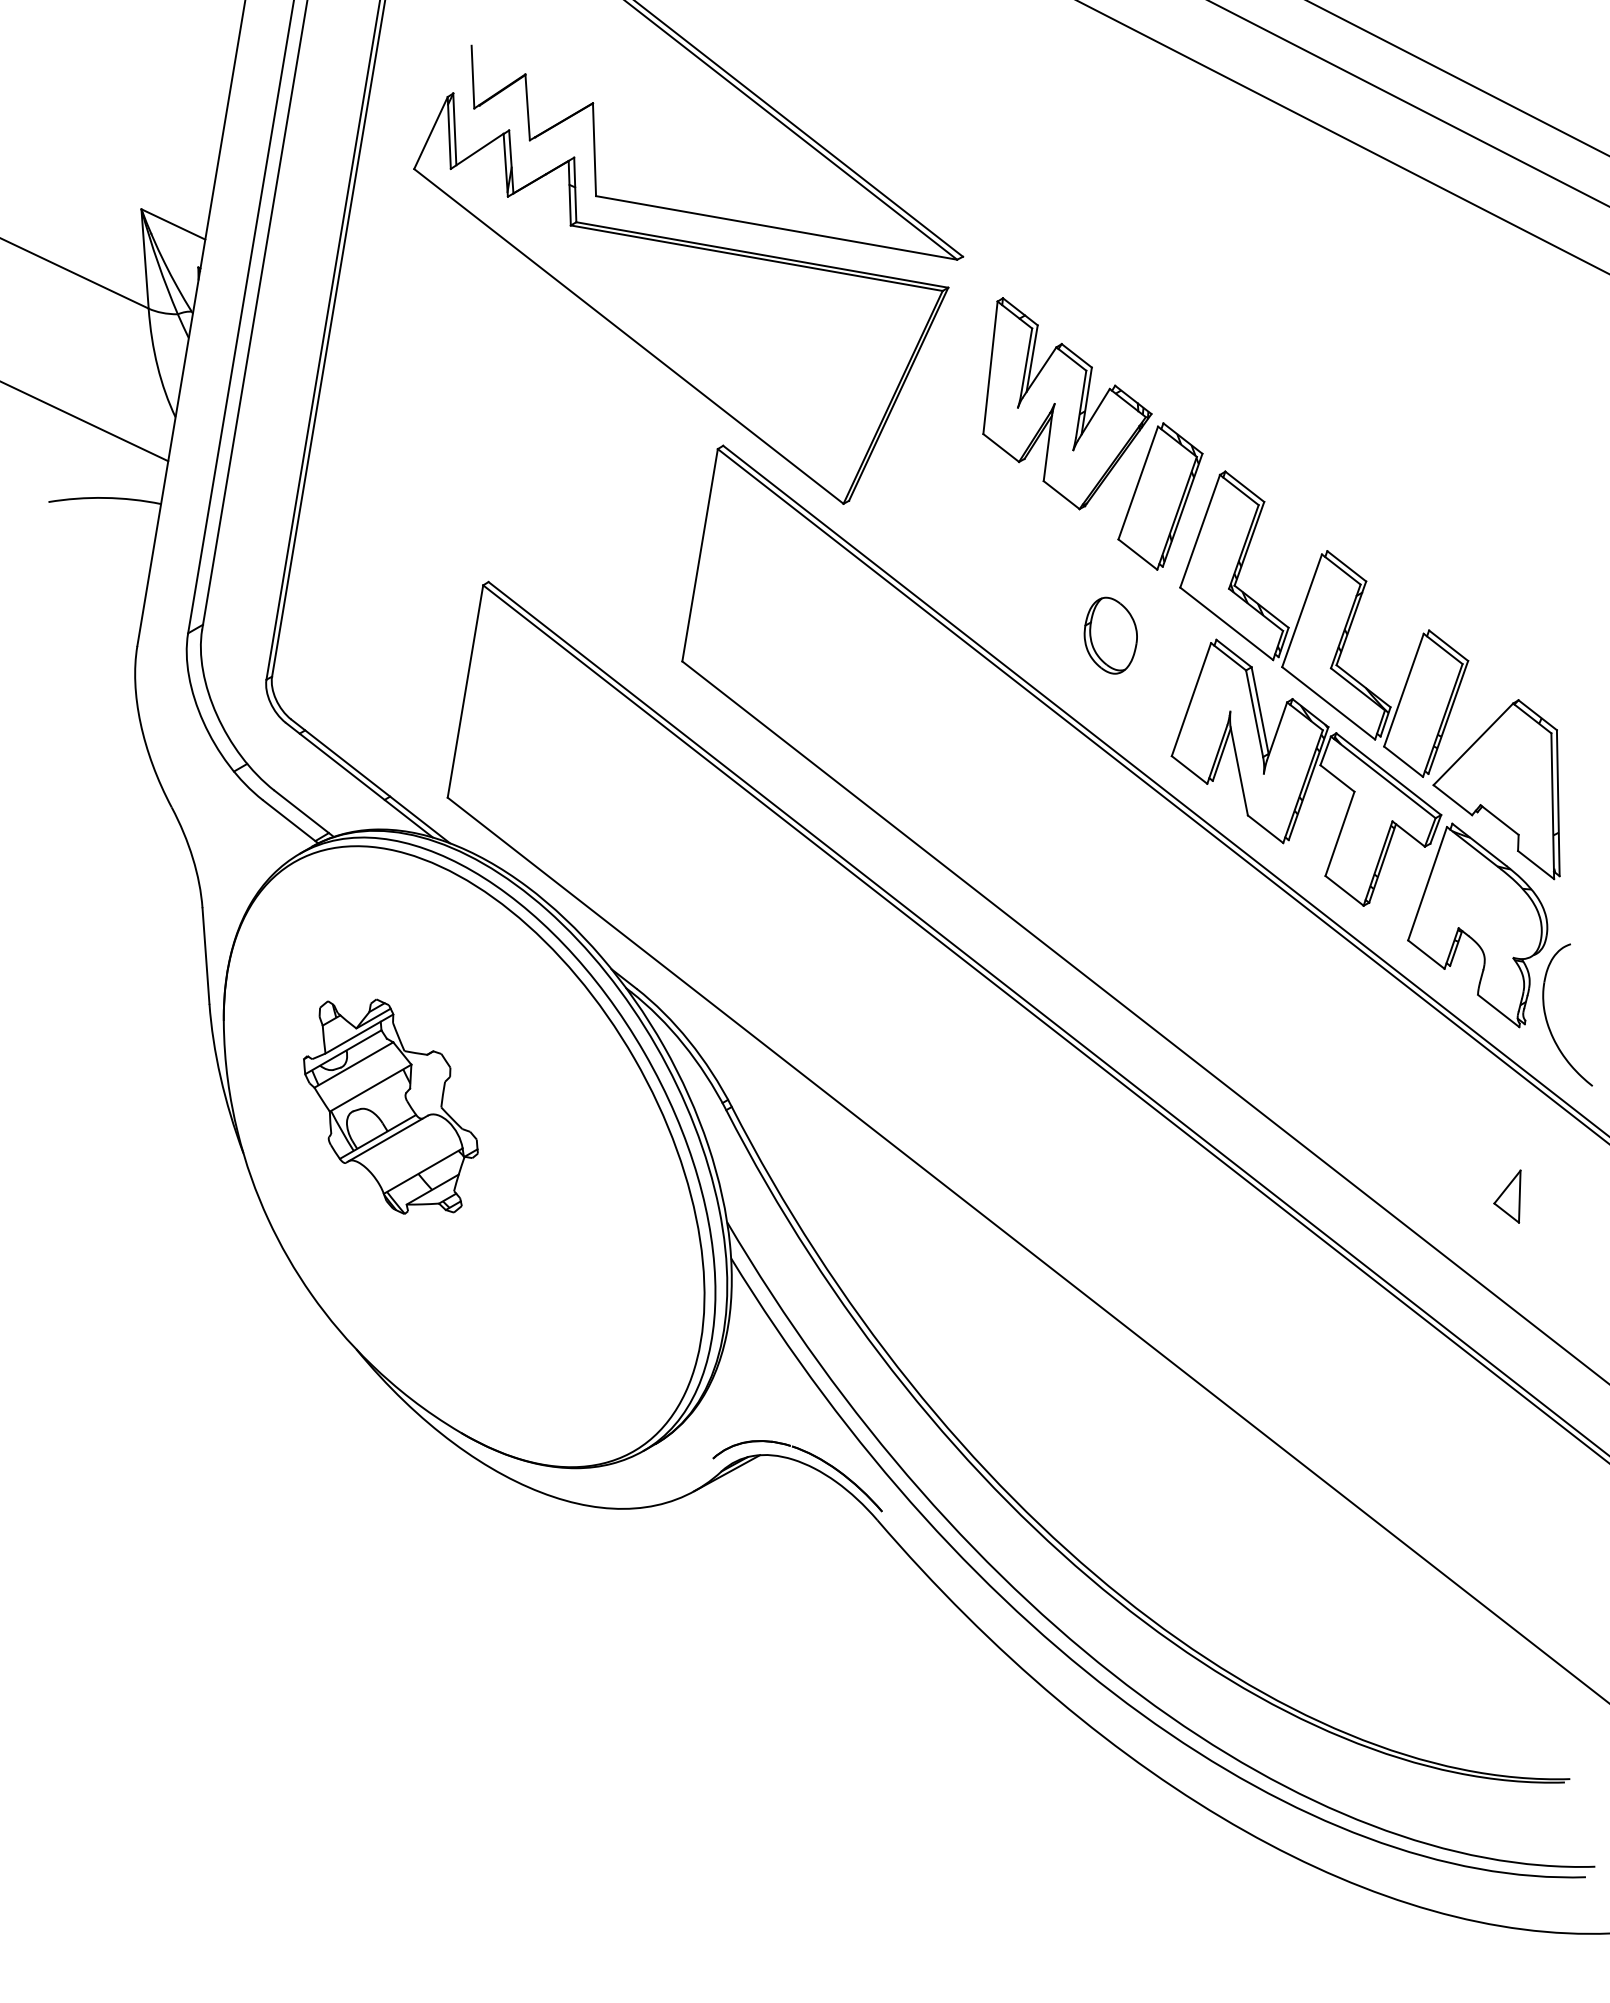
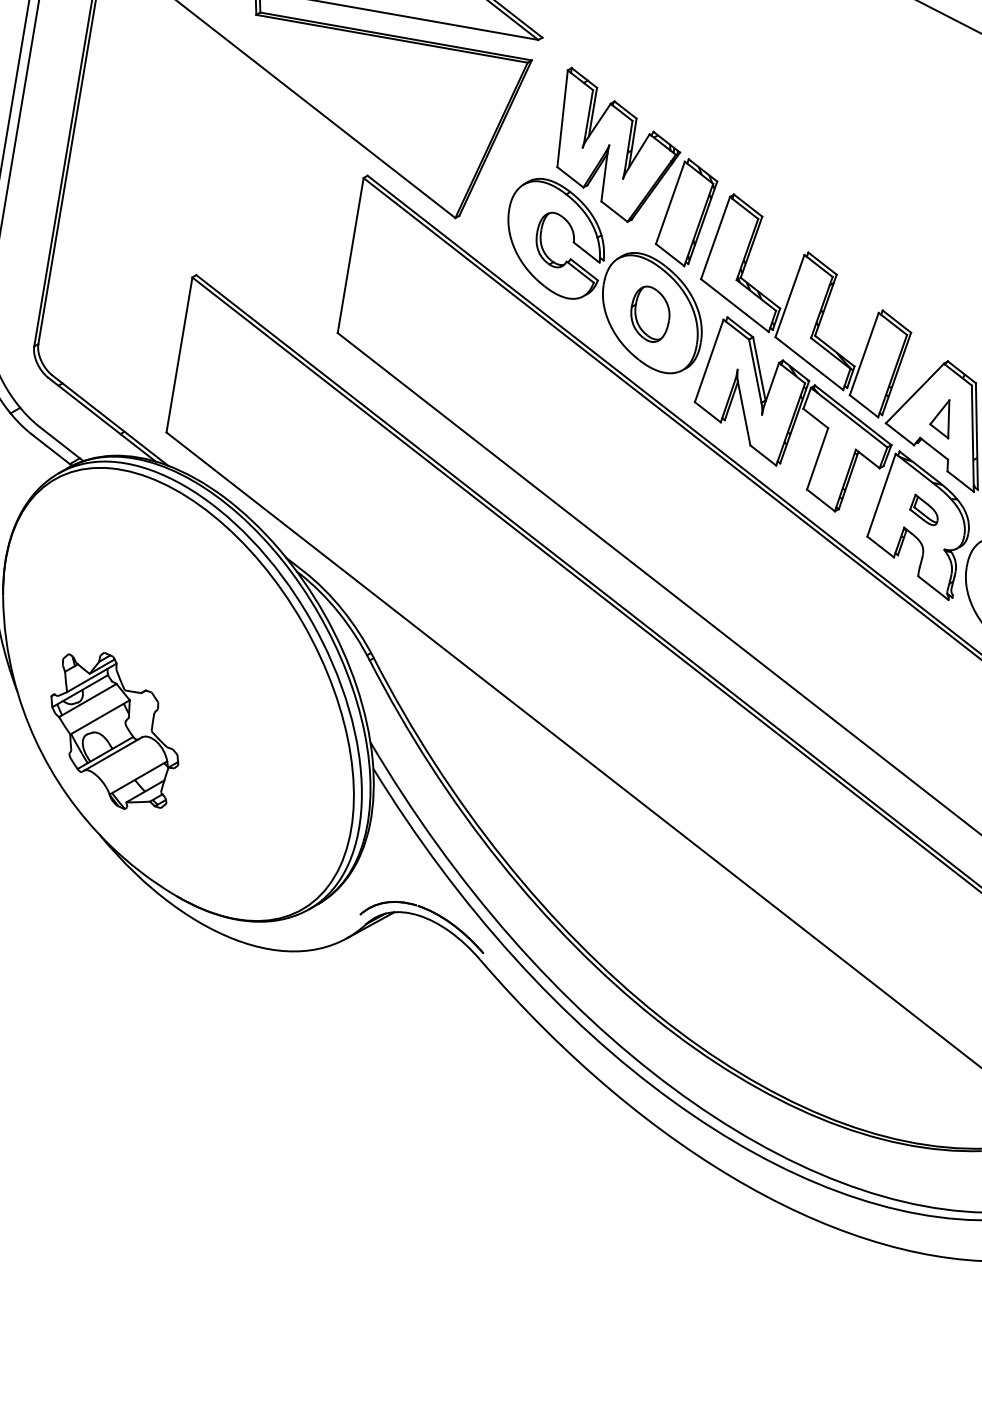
part: (1048, 583) -> (604, 276), added
part: (1485, 903) -> (923, 509), added
part: (390, 1106) -> (114, 730), moved
part: (1507, 1196) -> (939, 419), moved

